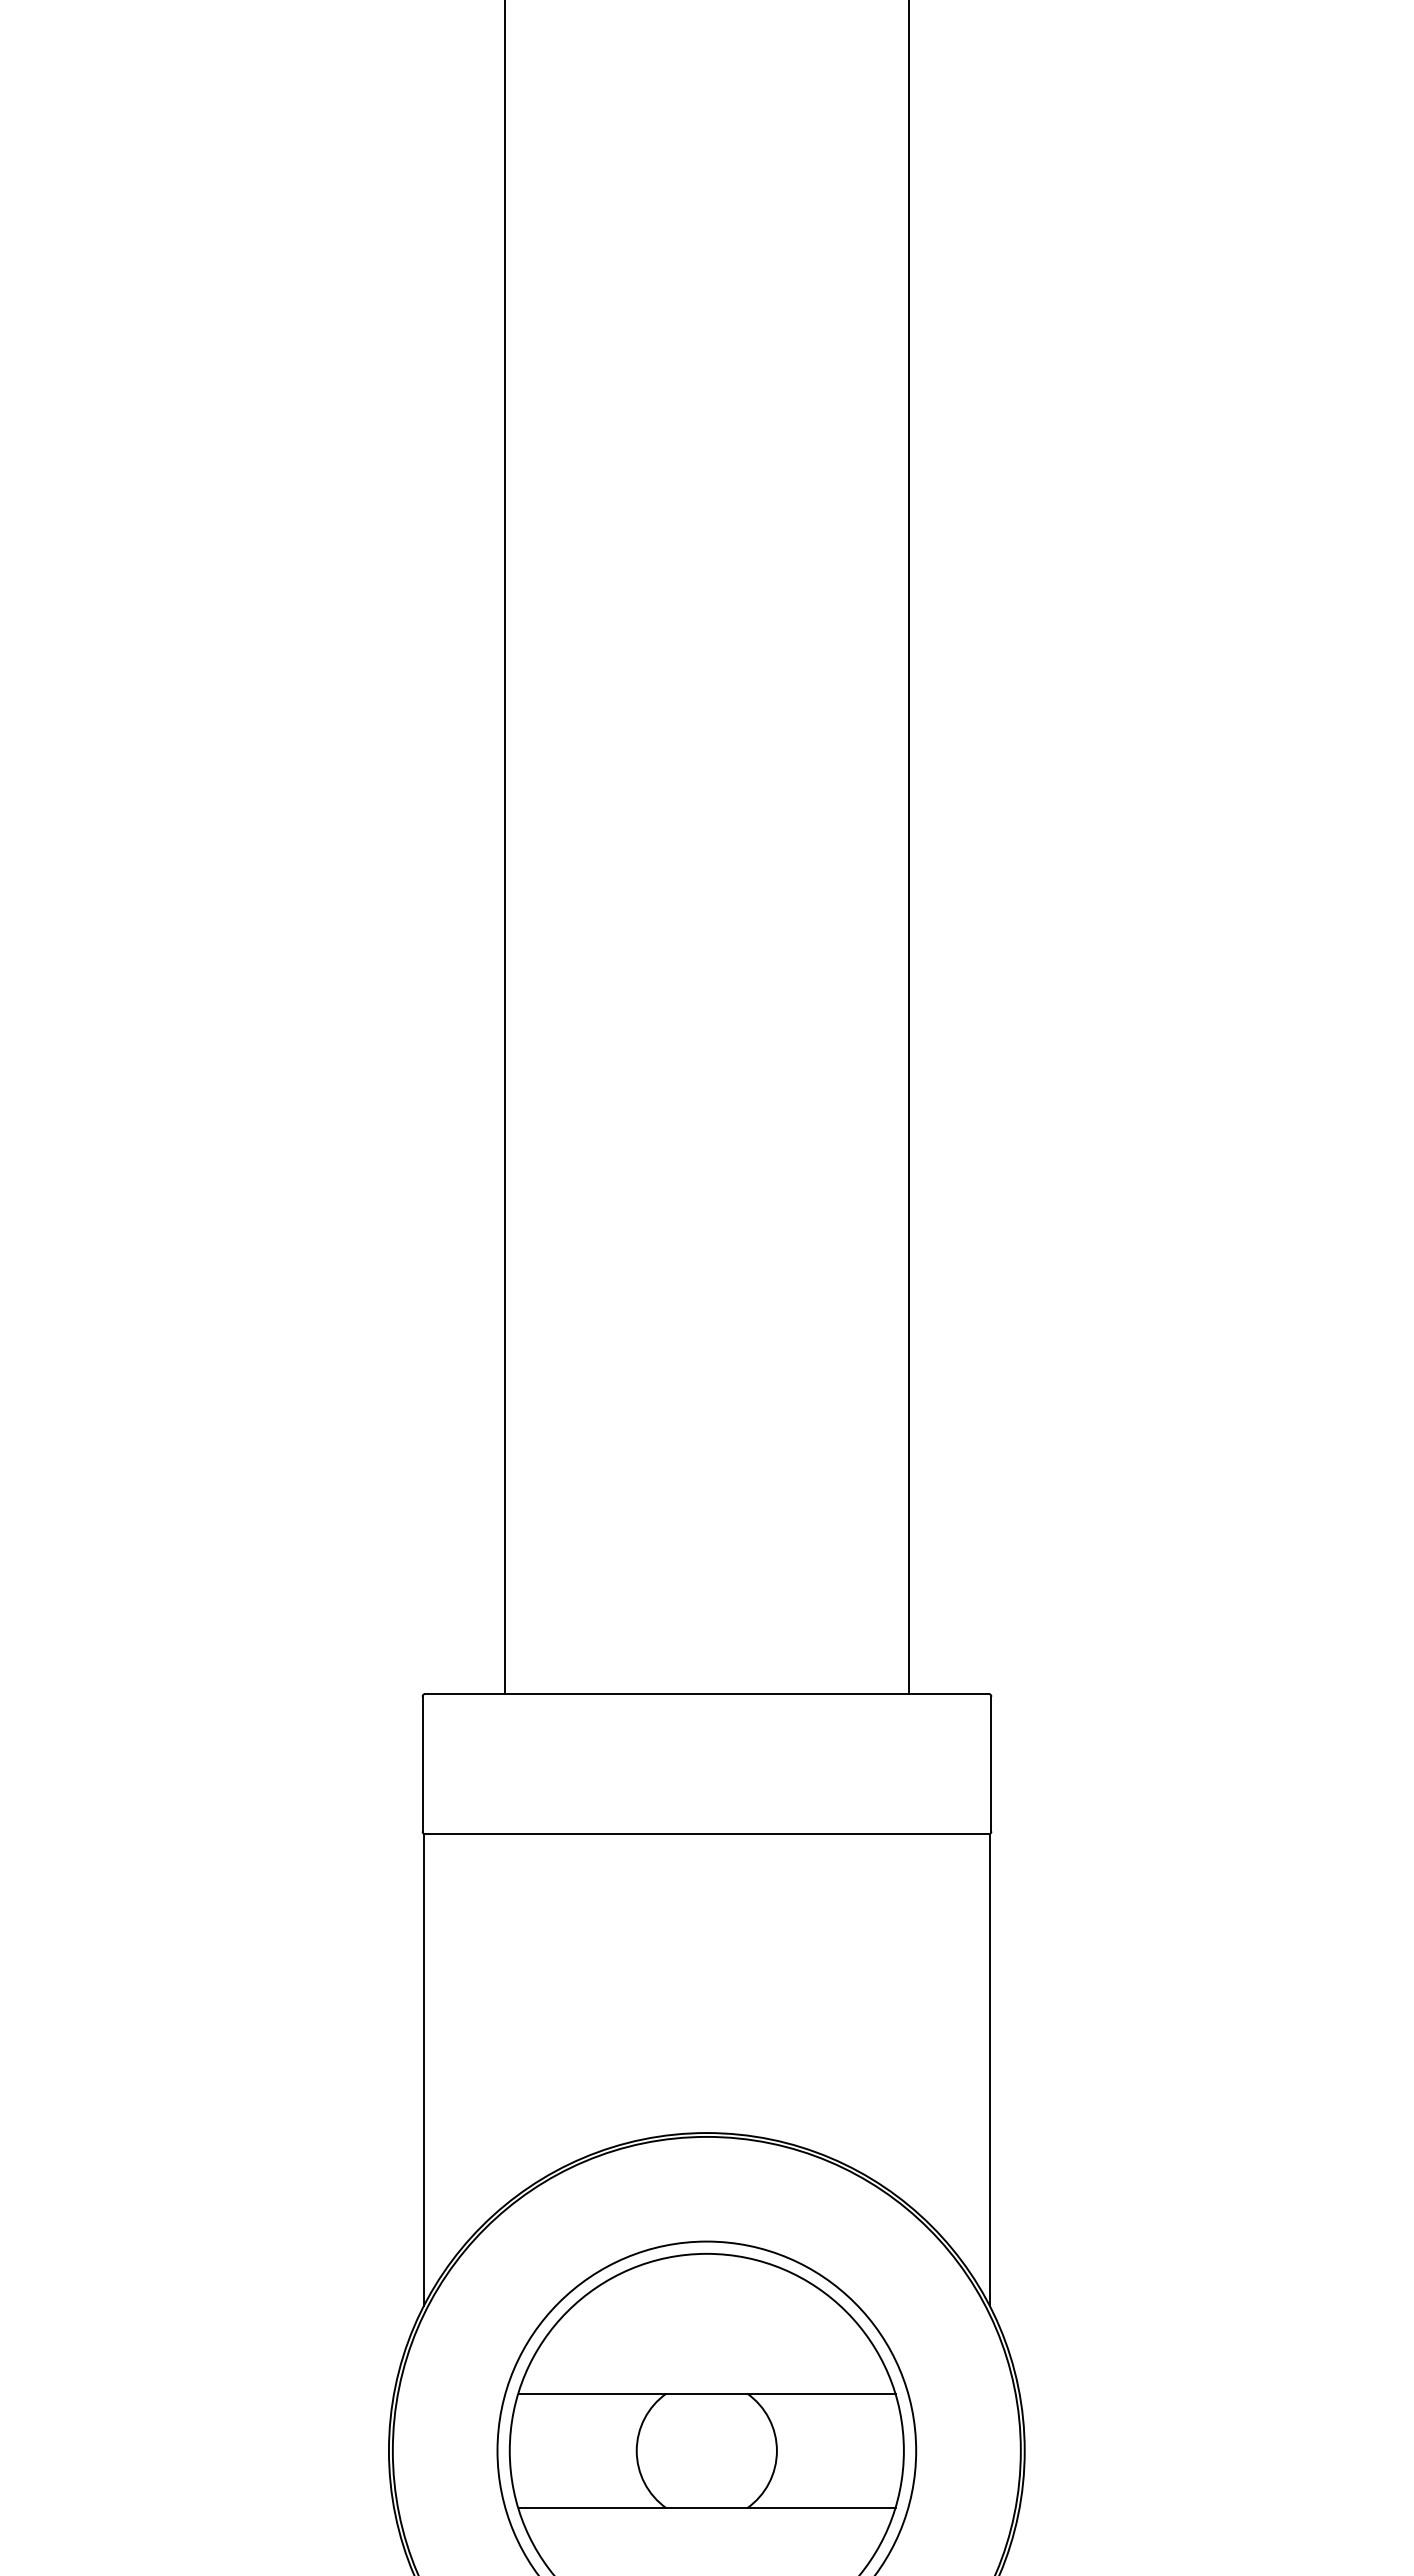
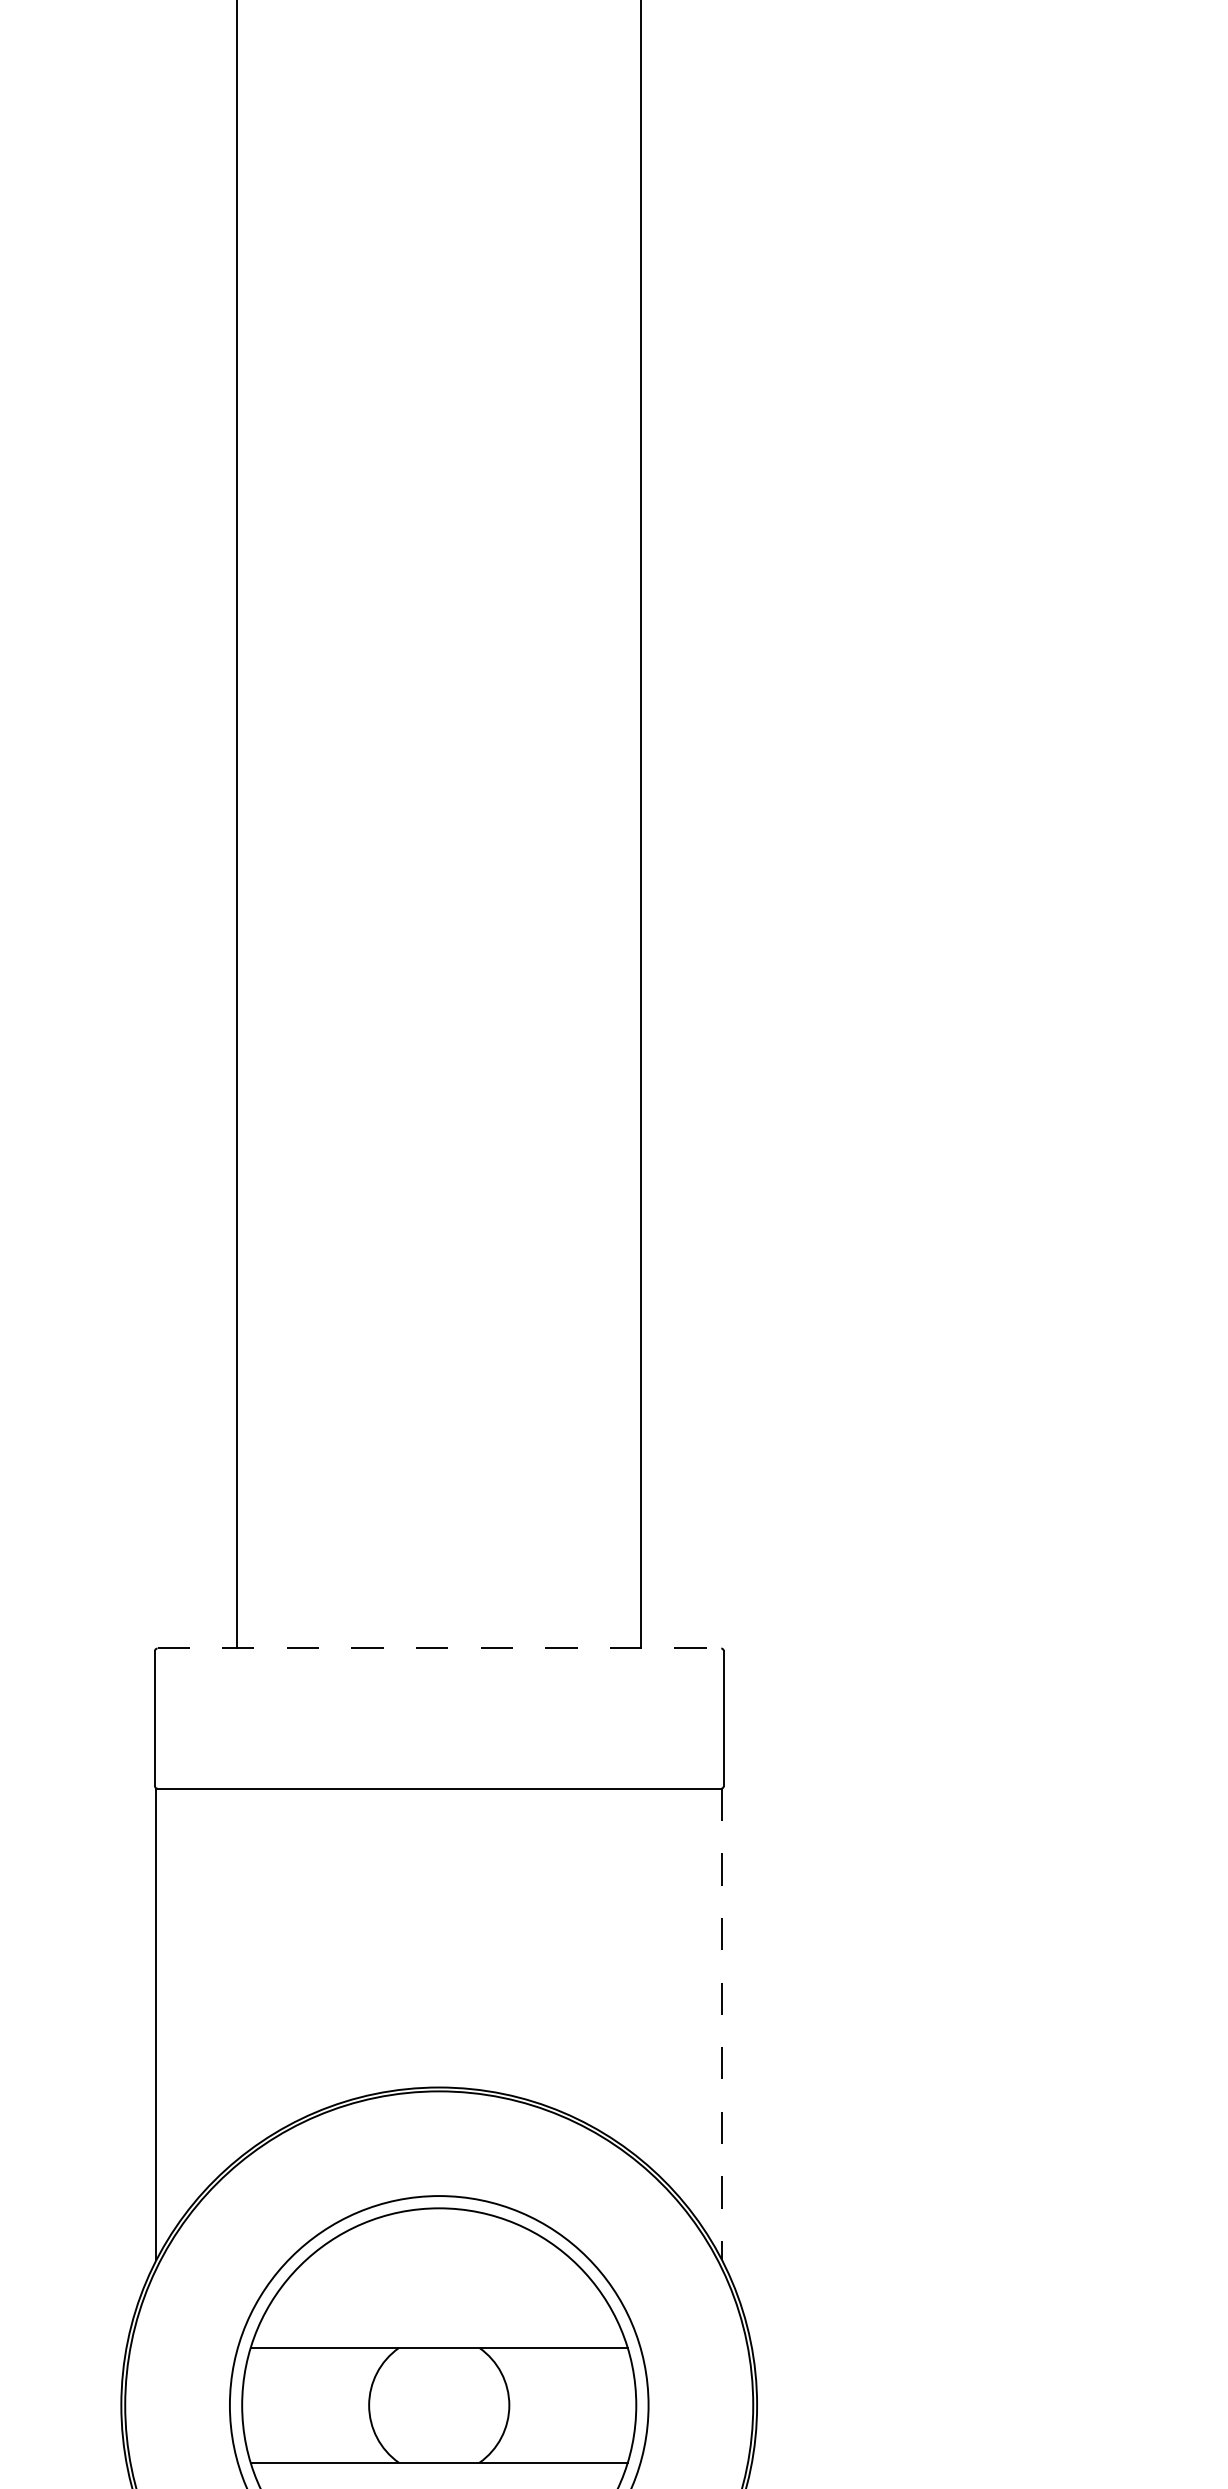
line: (707, 1694) -> (439, 1648), solid -> dashed
line: (989, 2070) -> (721, 2024), solid -> dashed

